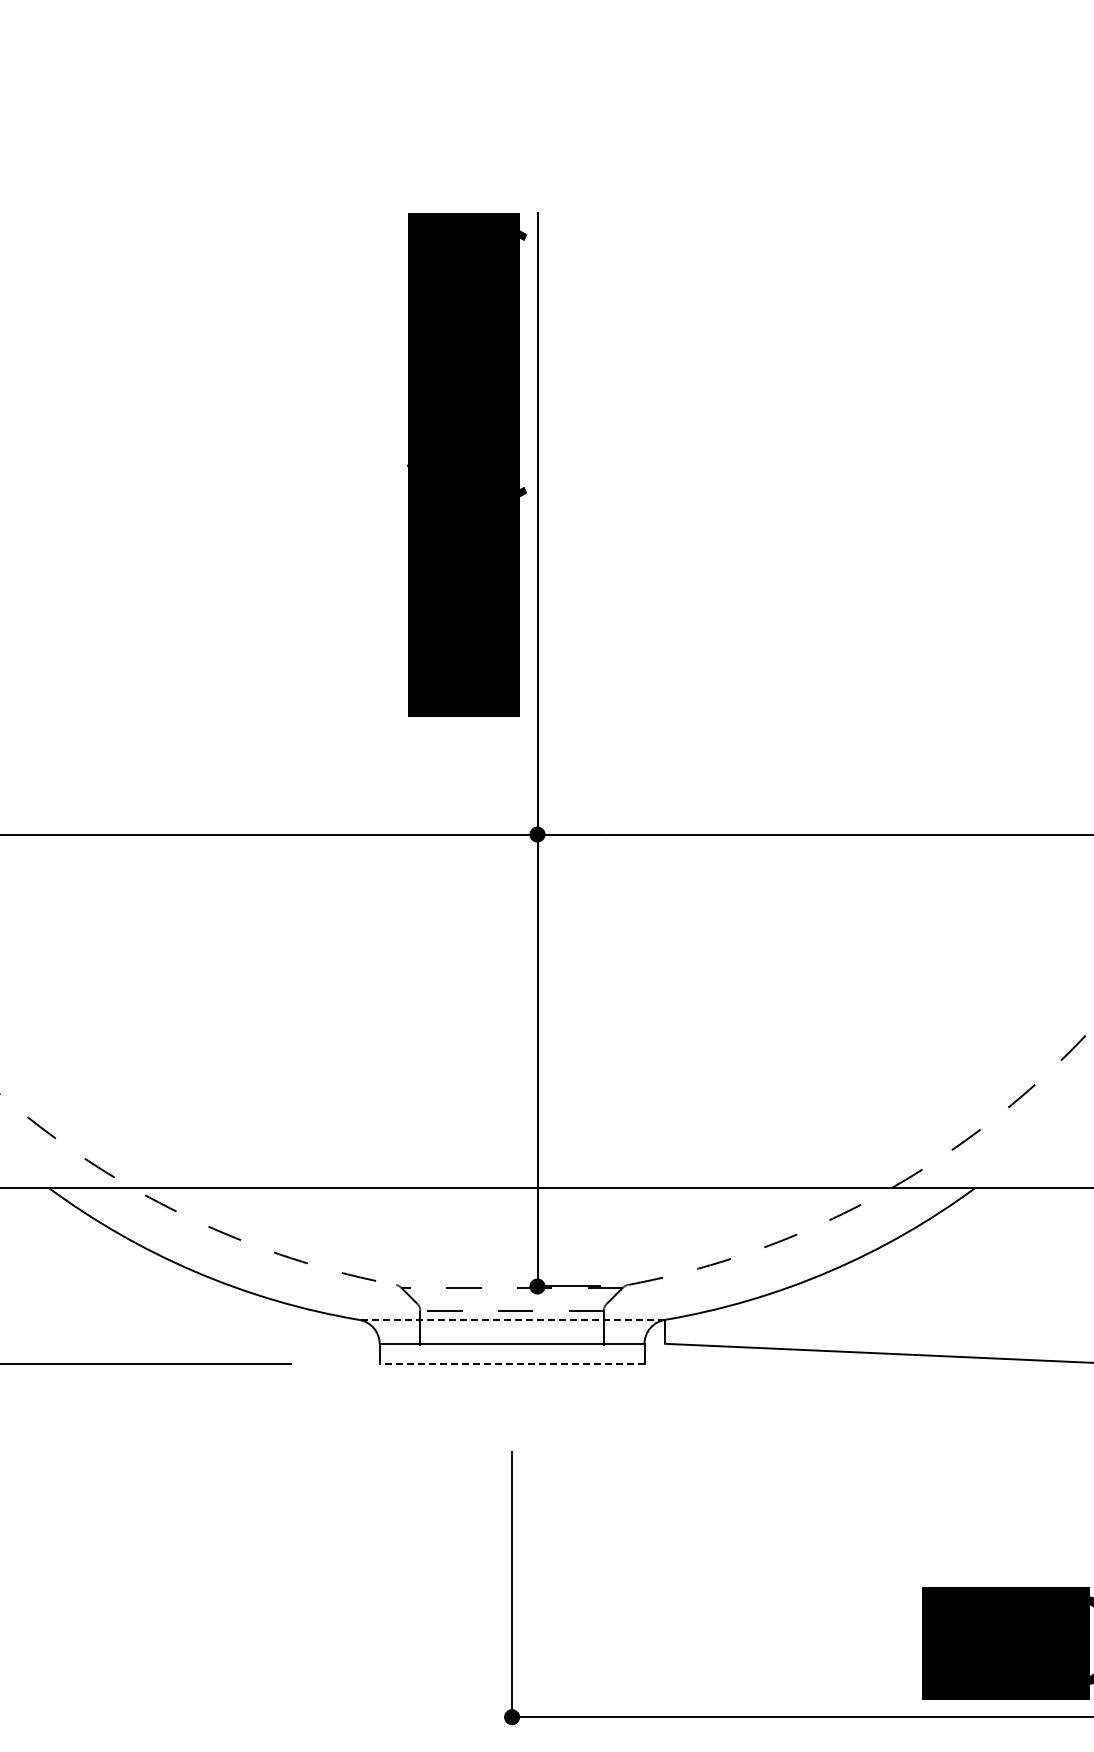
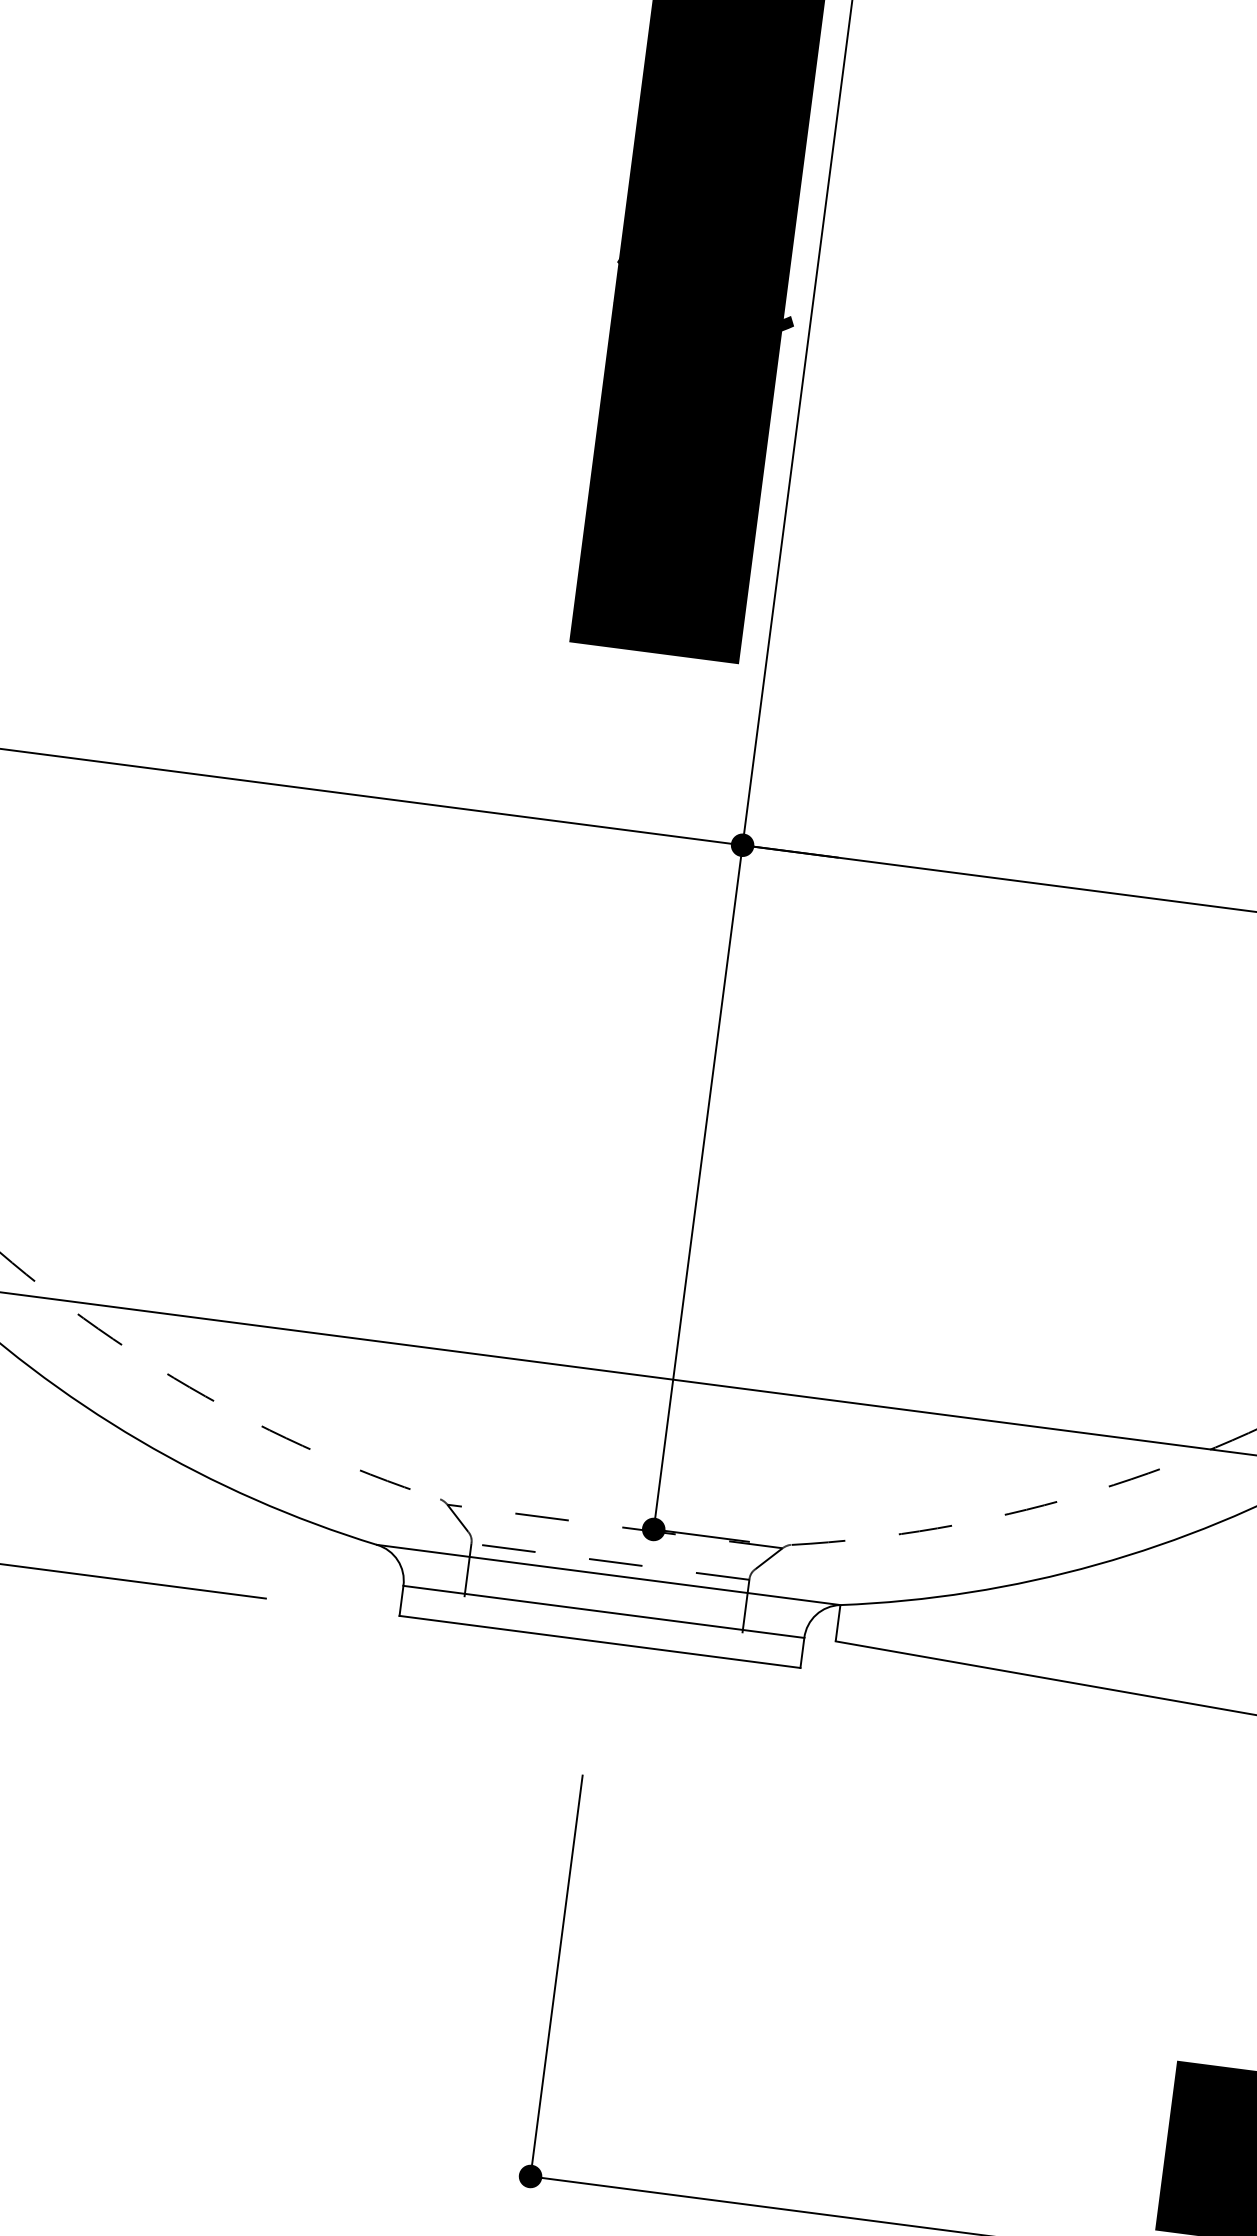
line: (511, 1319) -> (607, 1574), dashed -> solid
line: (511, 1364) -> (599, 1642), dashed -> solid

